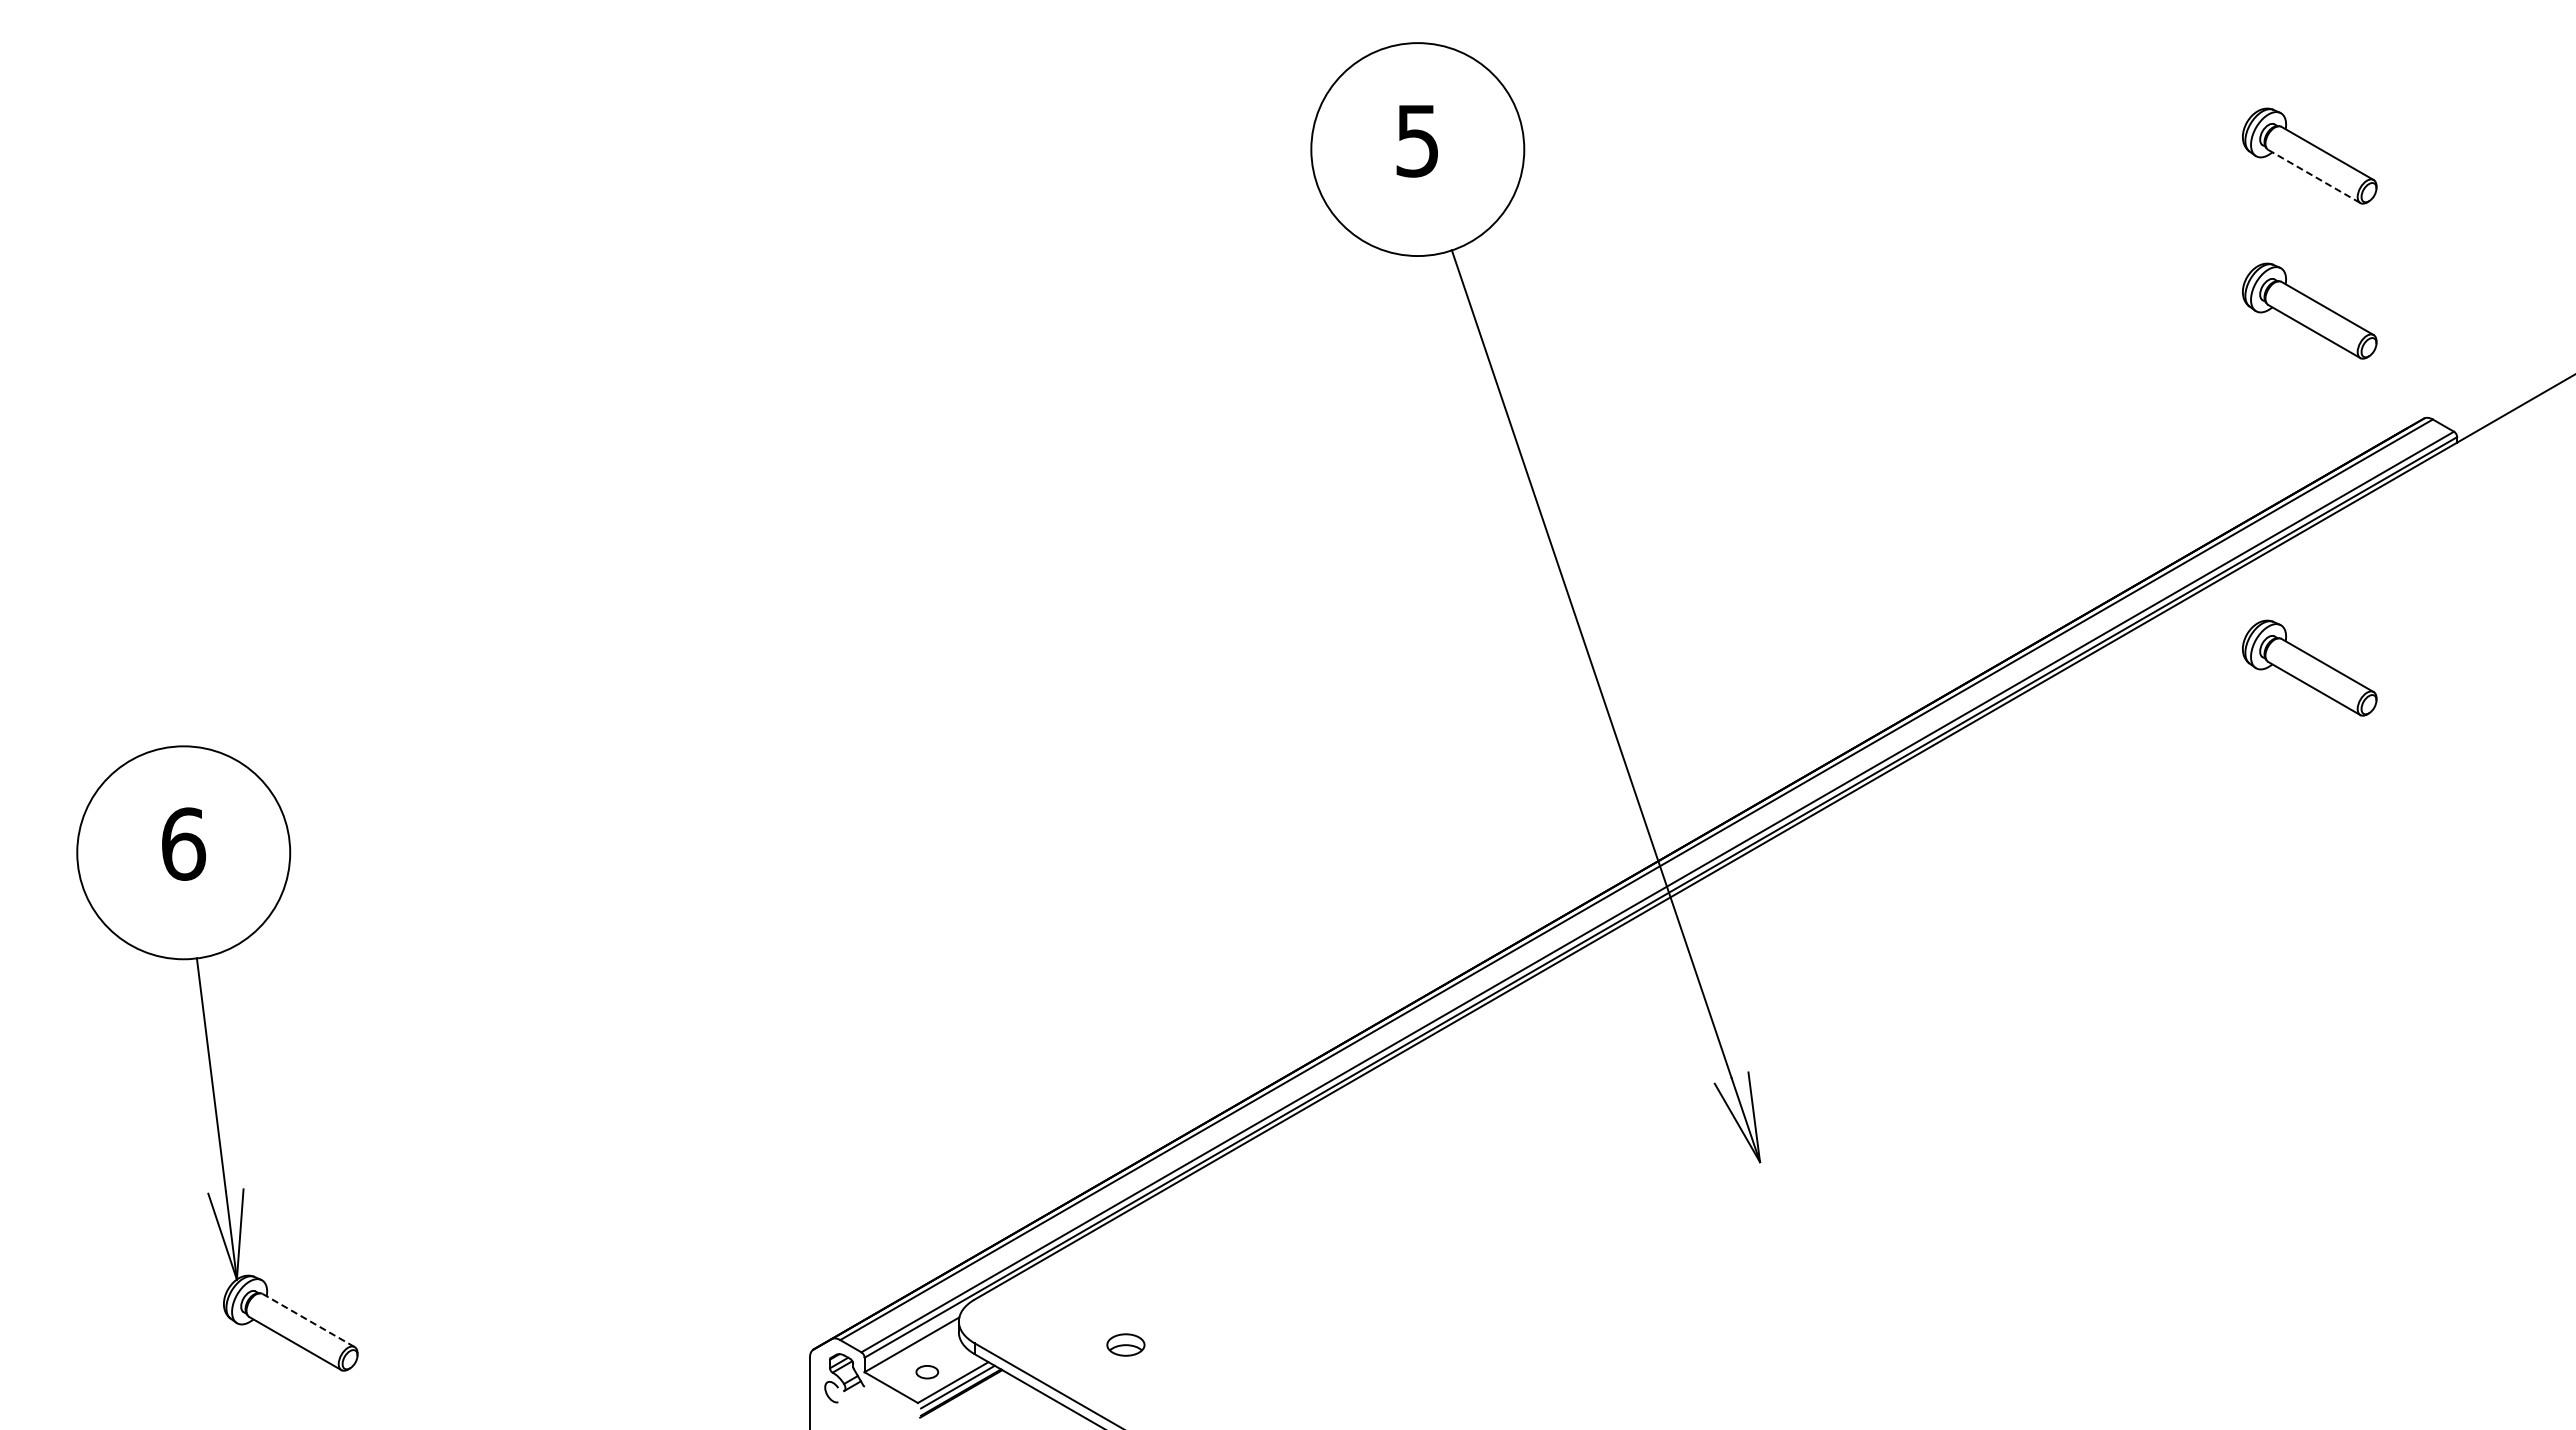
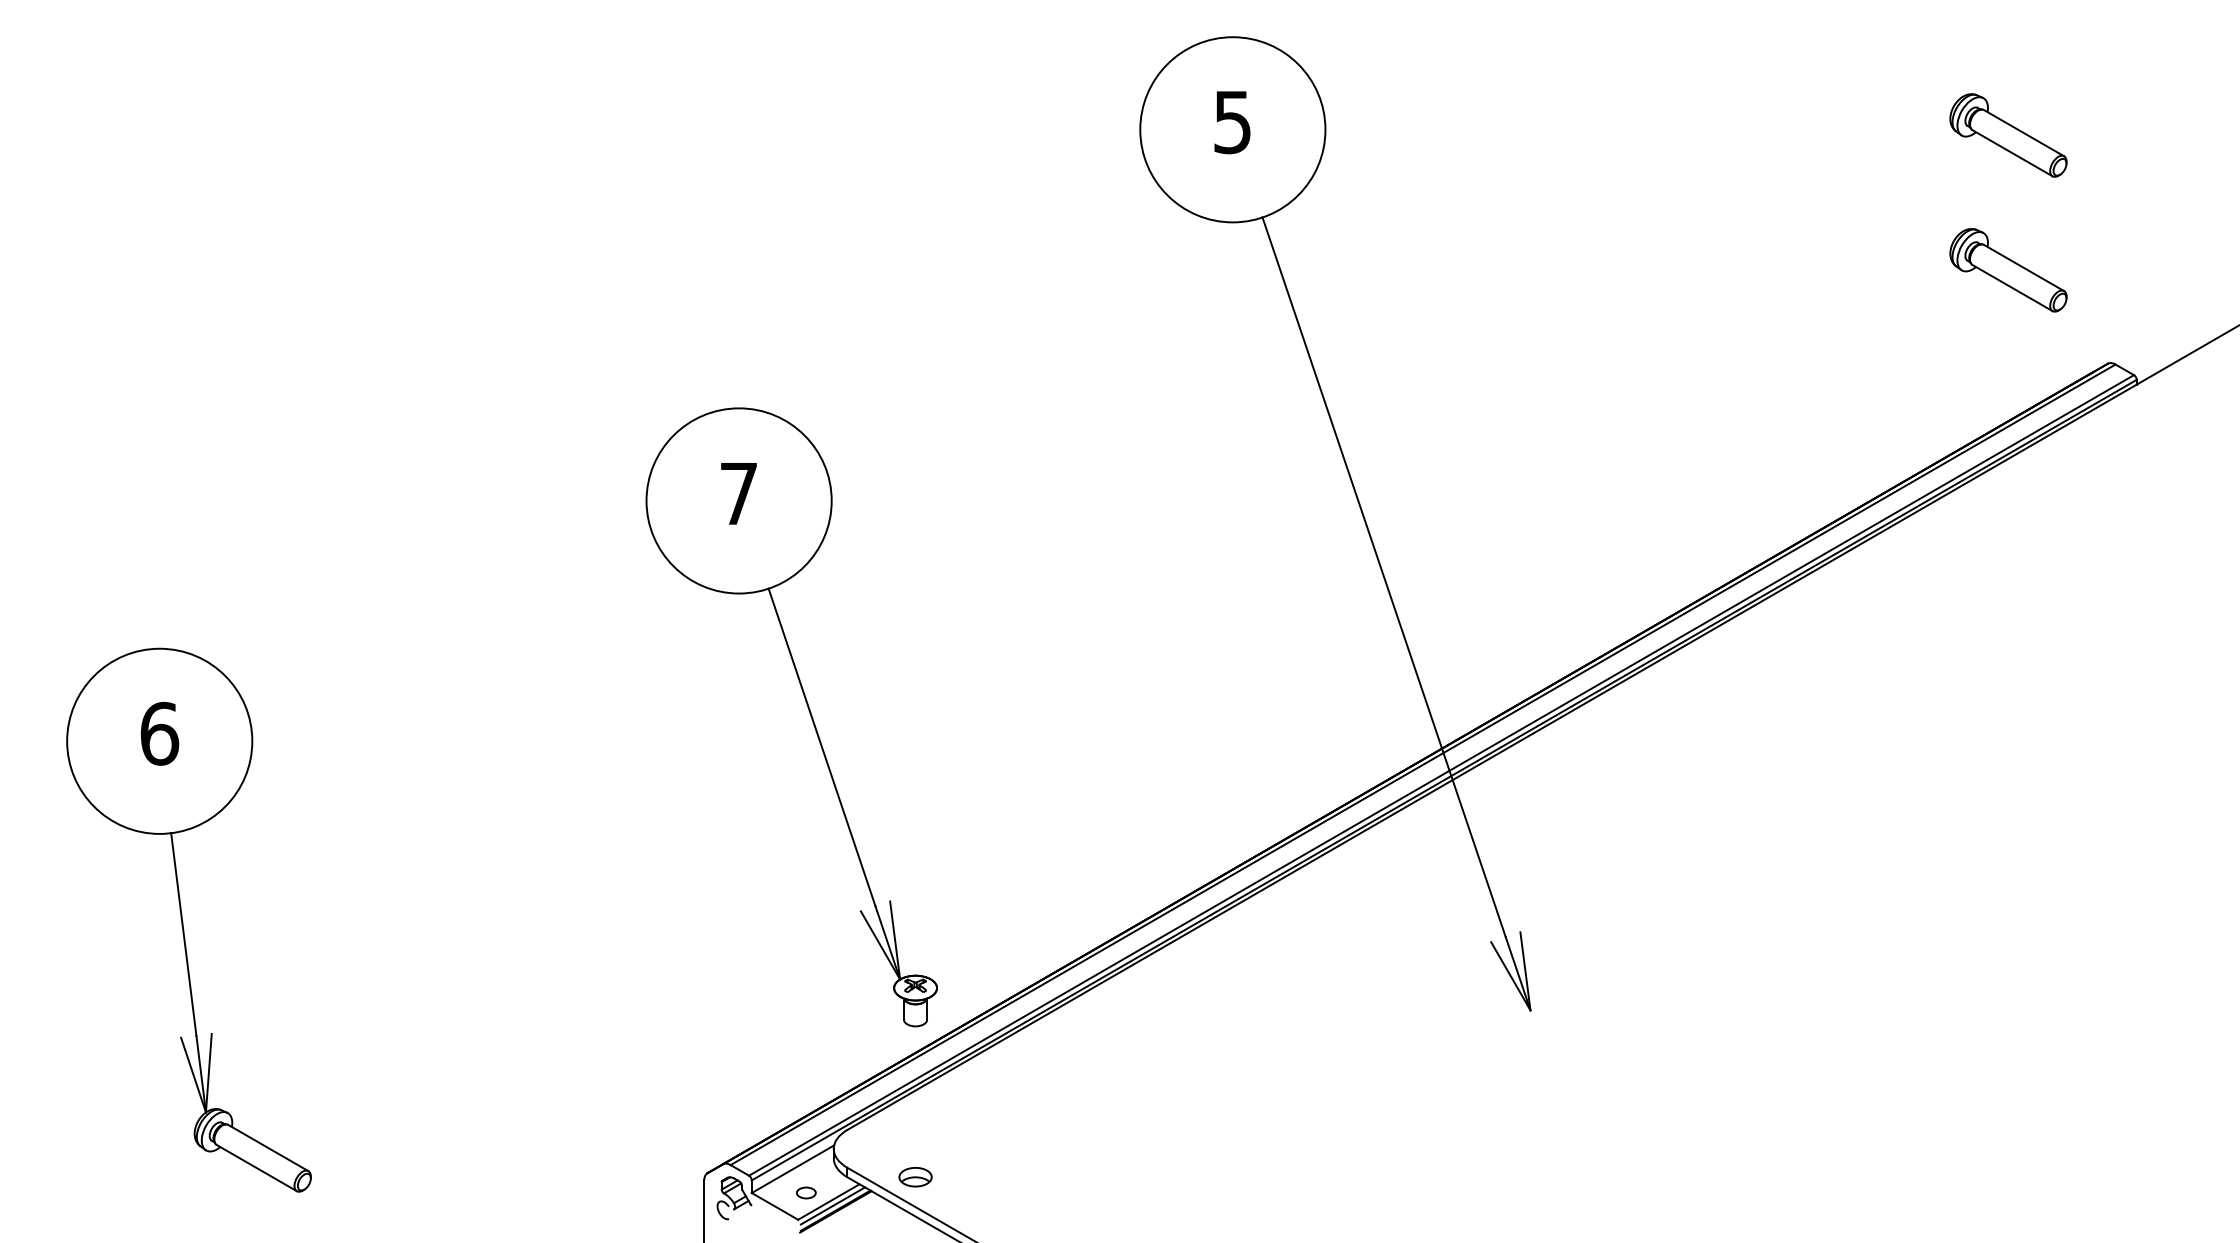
line: (2314, 176) -> (2012, 153), dashed -> solid
part: (2309, 667) -> (2008, 580), removed
part: (930, 819) -> (809, 712), added
line: (309, 1320) -> (269, 1148), dashed -> solid
part: (1125, 1344) -> (915, 1176), moved

